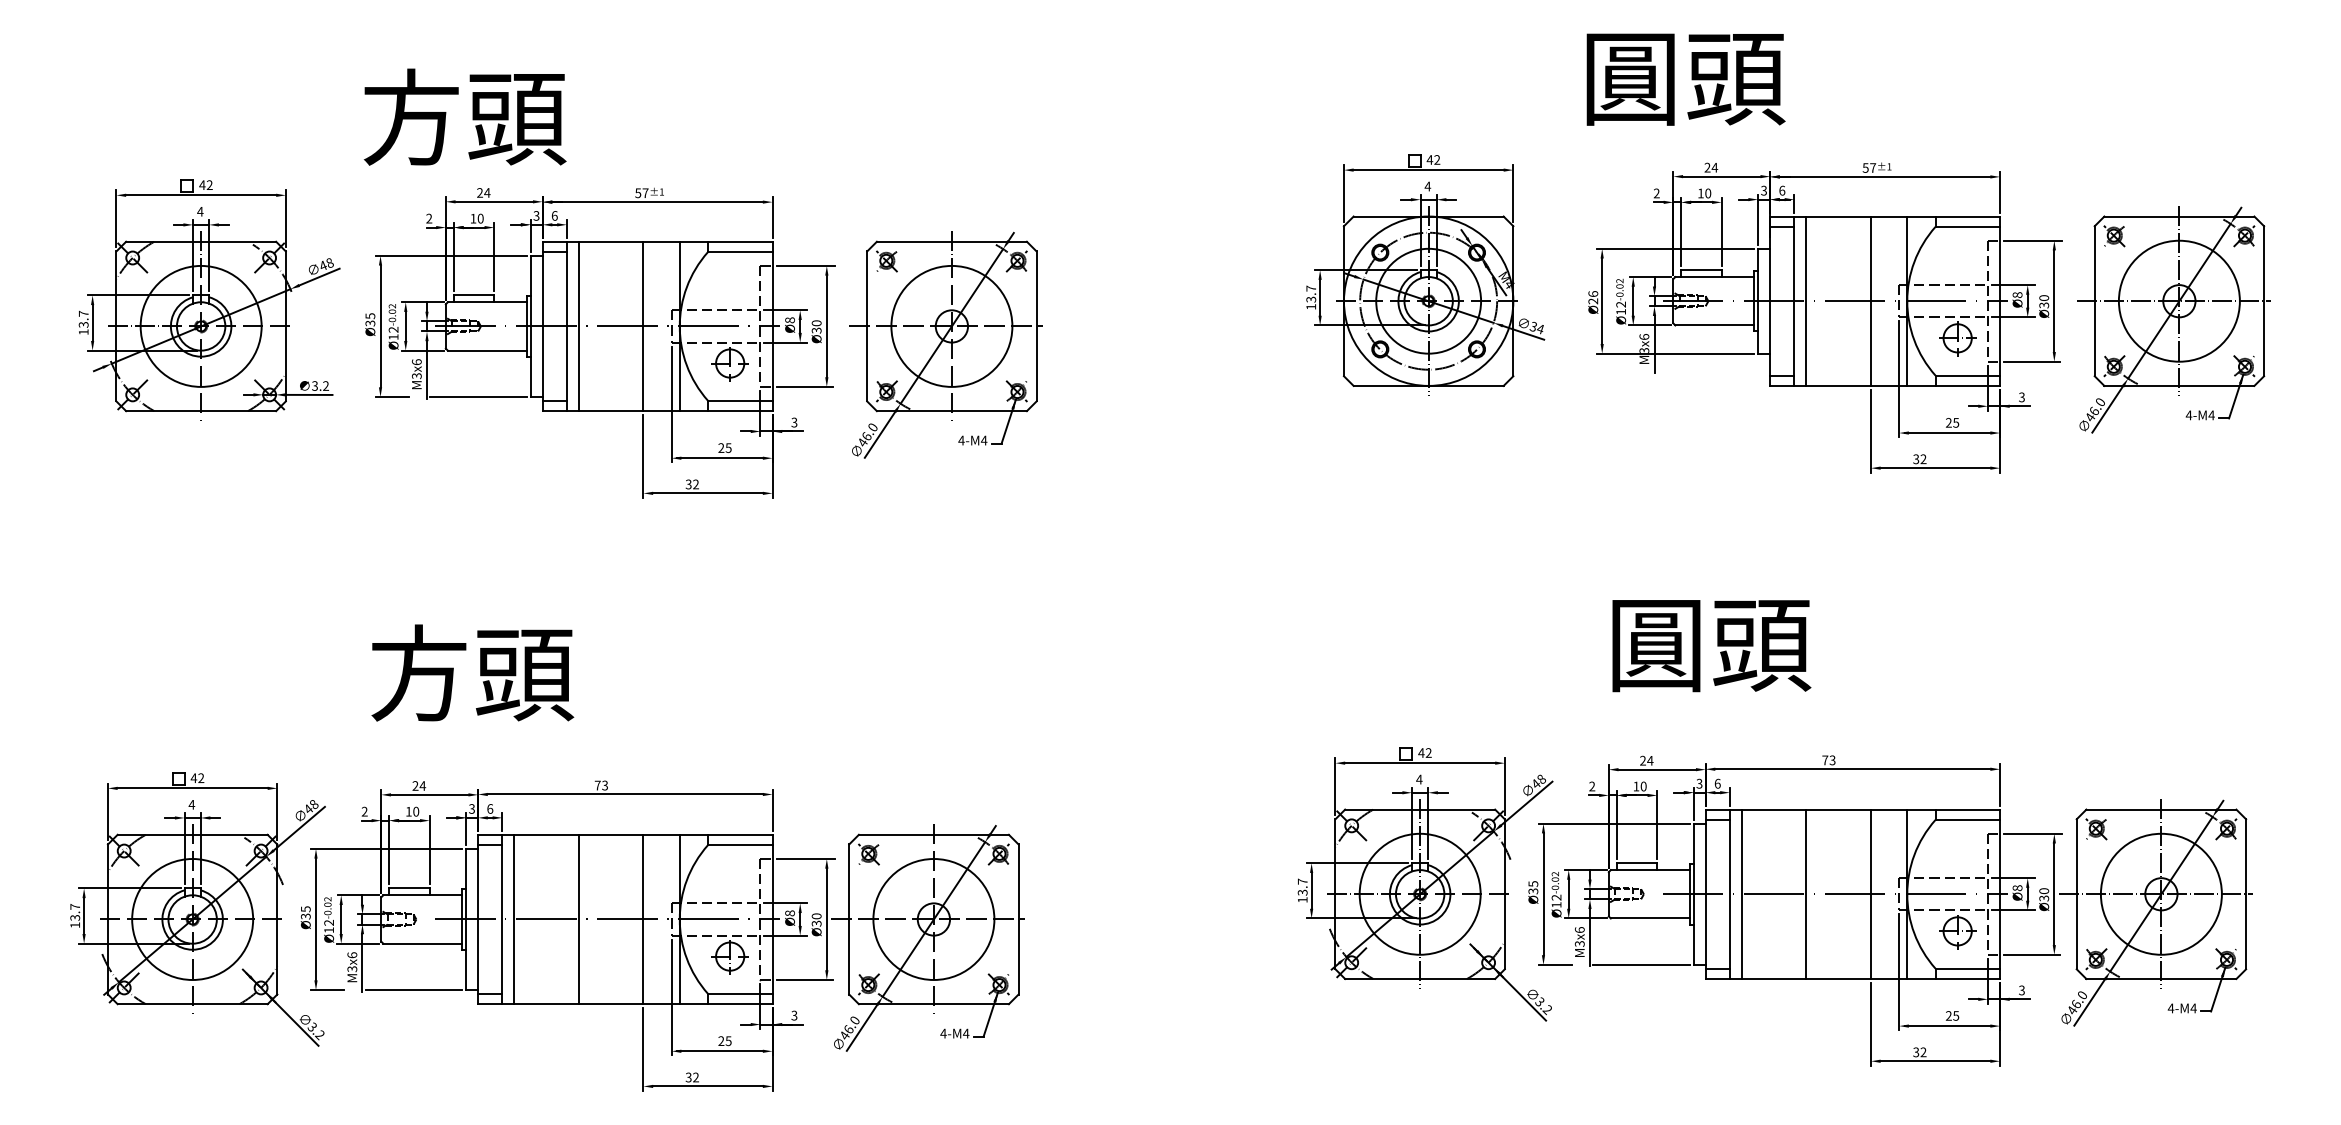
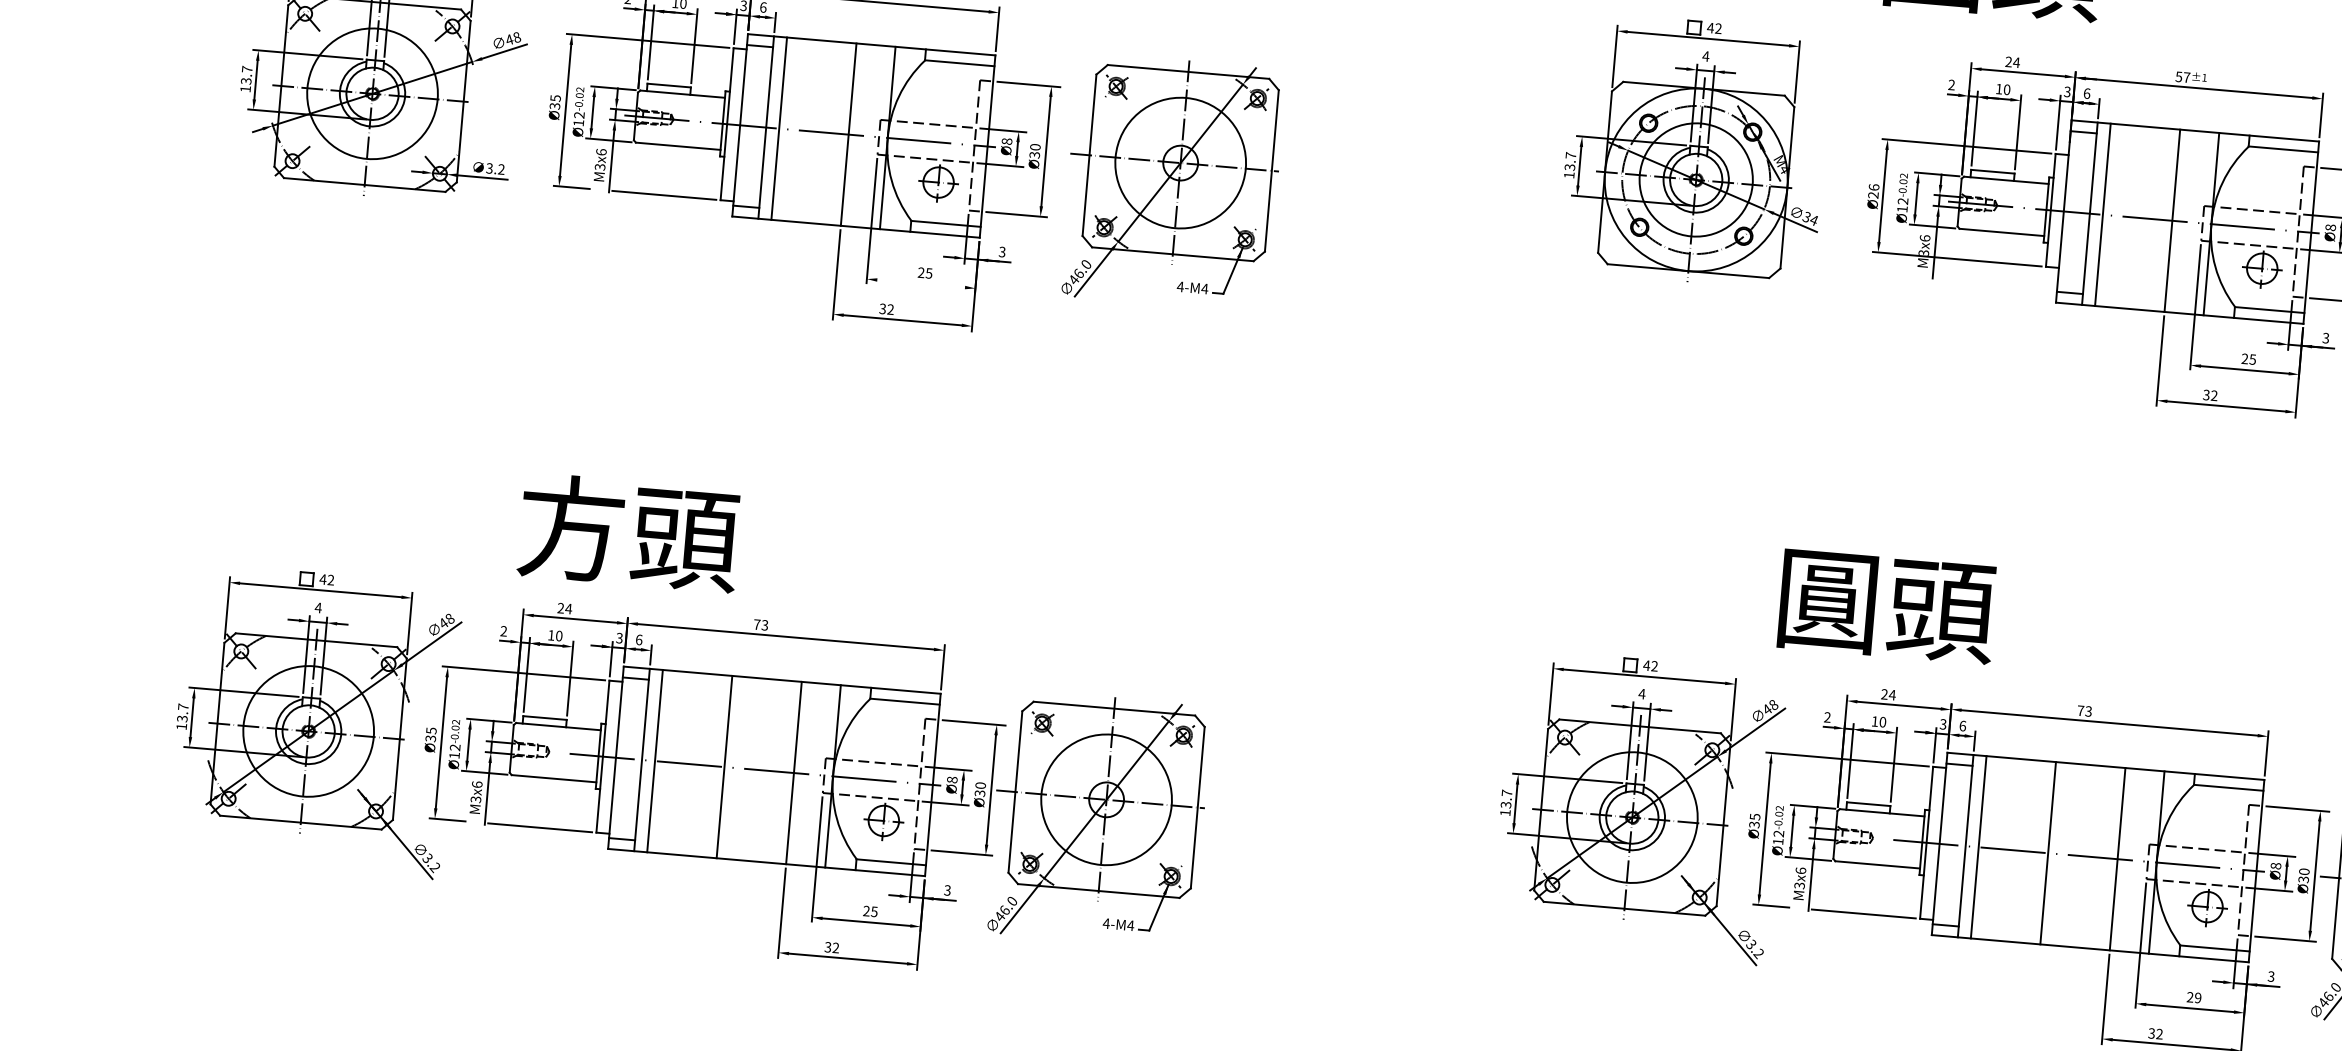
line: (719, 458) -> (918, 283), removed
text: (1711, 646) -> (1887, 607), moved
text: (472, 672) -> (629, 532), moved
text: (1956, 1015) -> (2198, 997), 25 -> 29

